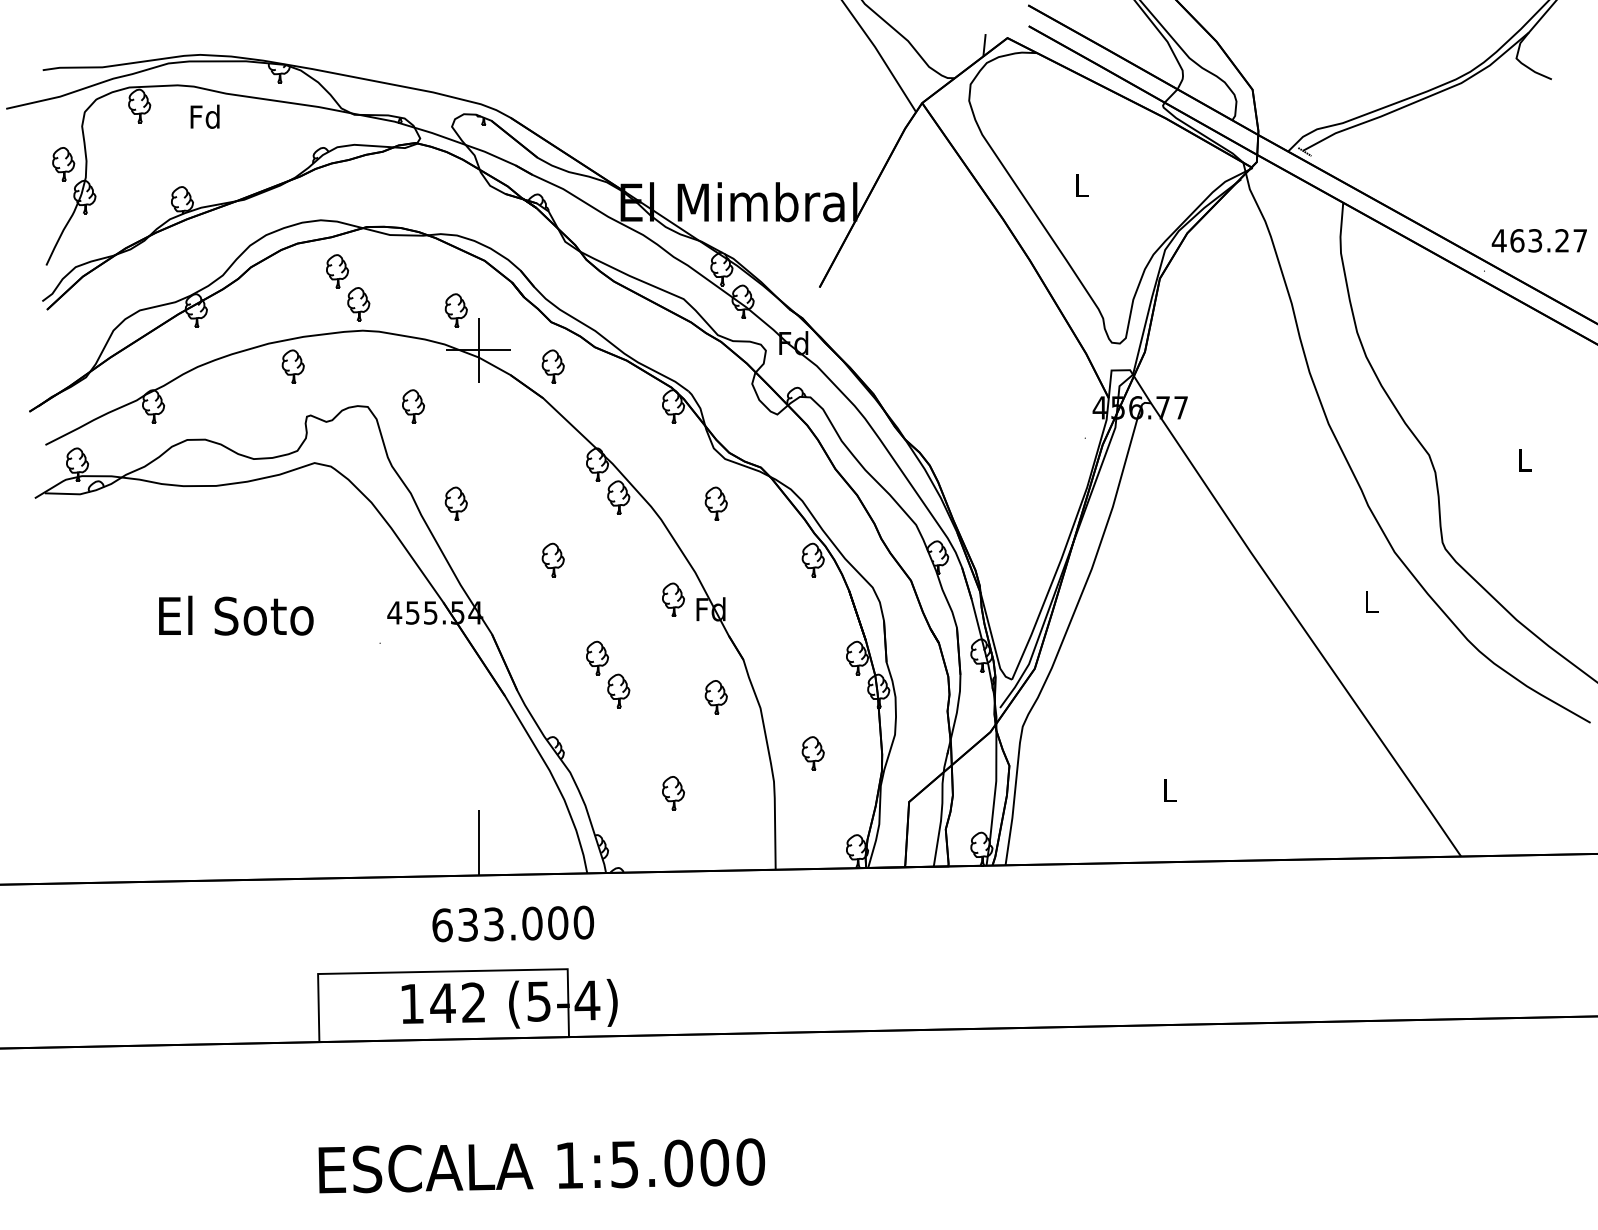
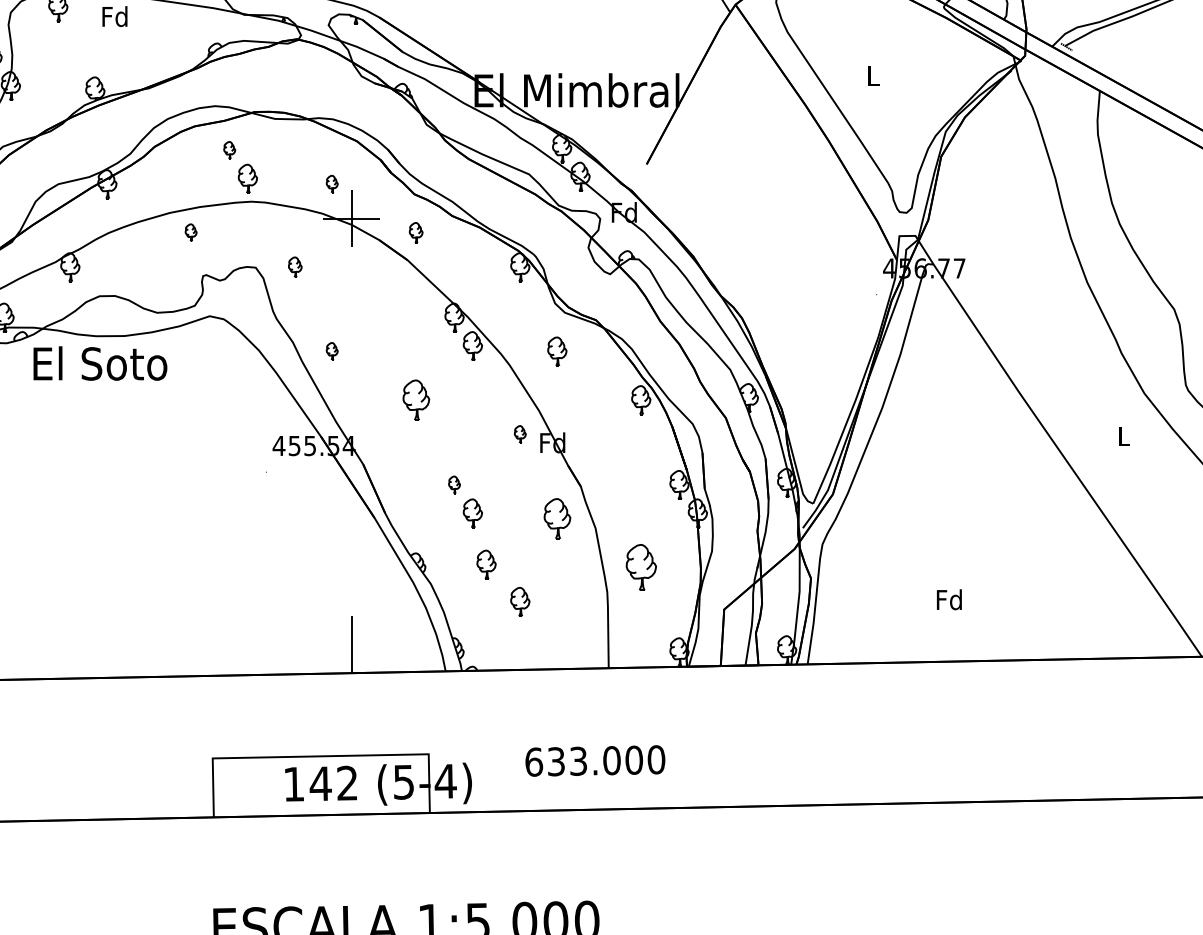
part: (337, 271) -> (229, 150), size x0.6
part: (455, 310) -> (331, 184), size x0.6
part: (292, 366) -> (190, 232), size x0.6
part: (552, 366) -> (415, 232), size x0.7
part: (413, 406) -> (295, 267), size x0.7
part: (455, 503) -> (331, 351), size x0.6
part: (552, 559) -> (415, 399), size x1.4
part: (673, 599) -> (520, 434), size x0.6
text: (236, 615) -> (100, 363), moved
part: (597, 657) -> (454, 484), size x0.6
part: (715, 697) -> (556, 519), size x1.4
part: (634, 750) -> (486, 565), added
part: (812, 753) -> (640, 567), size x1.6
text: (1168, 790) -> (948, 599), L -> Fd
text: (513, 923) -> (595, 760), moved

